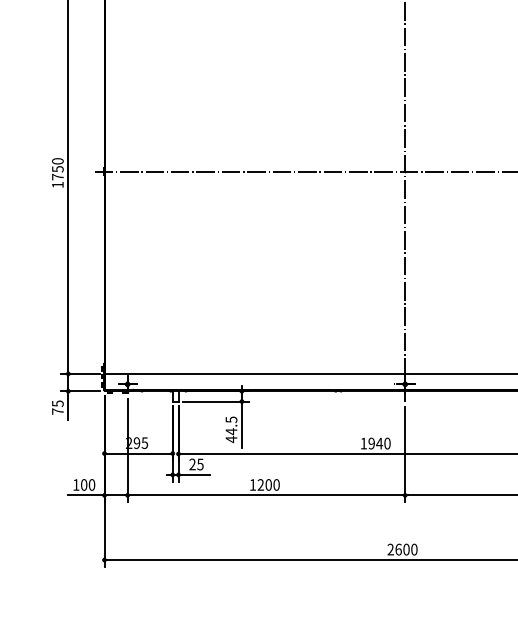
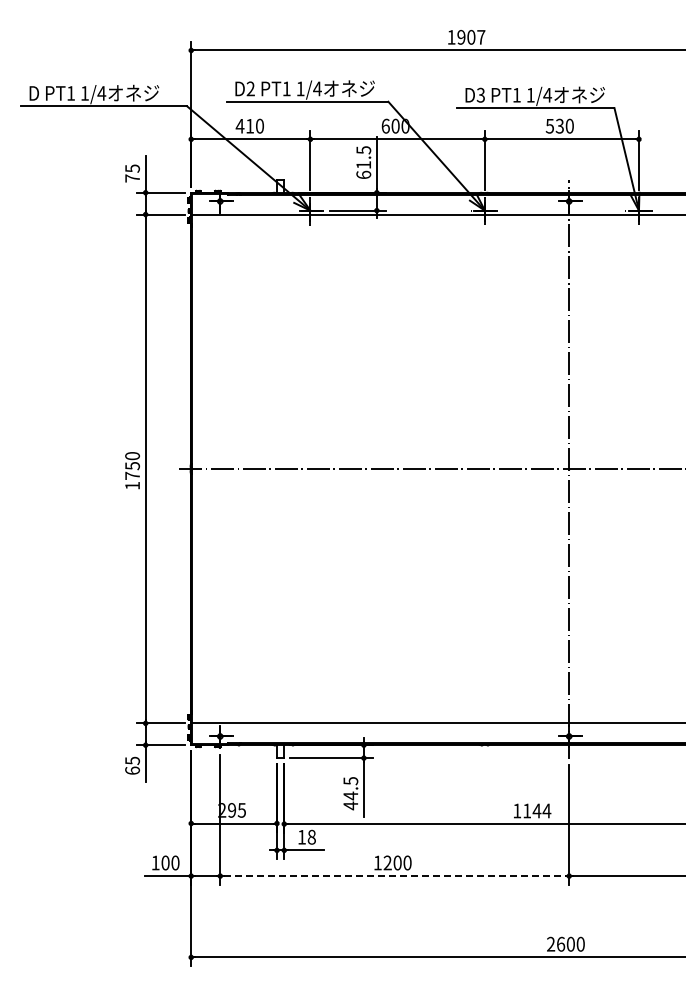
text: (57, 411) -> (132, 770), 75 -> 65
text: (379, 443) -> (537, 810), 1940 -> 1144
text: (196, 463) -> (306, 836), 25 -> 18
line: (266, 495) -> (394, 876), solid -> dashed

